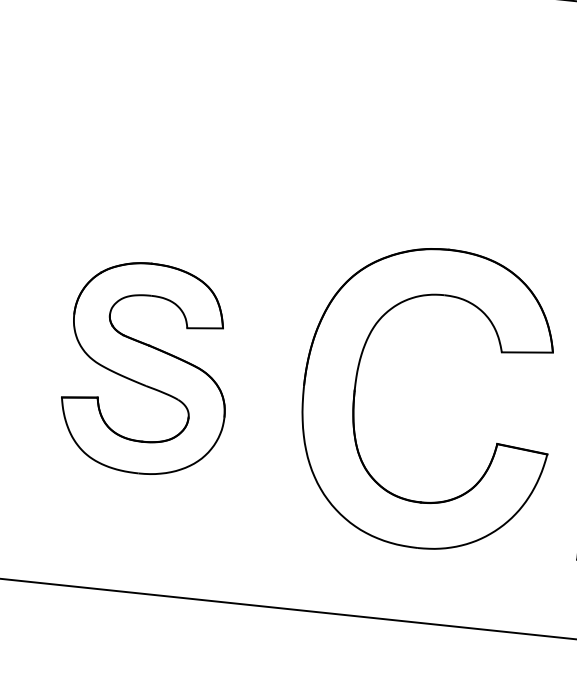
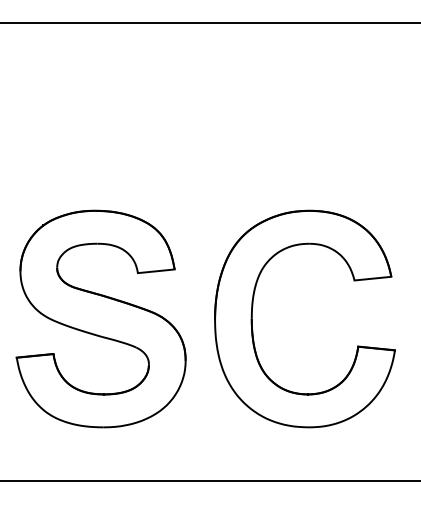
part: (146, 367) -> (100, 318), size x1.43

